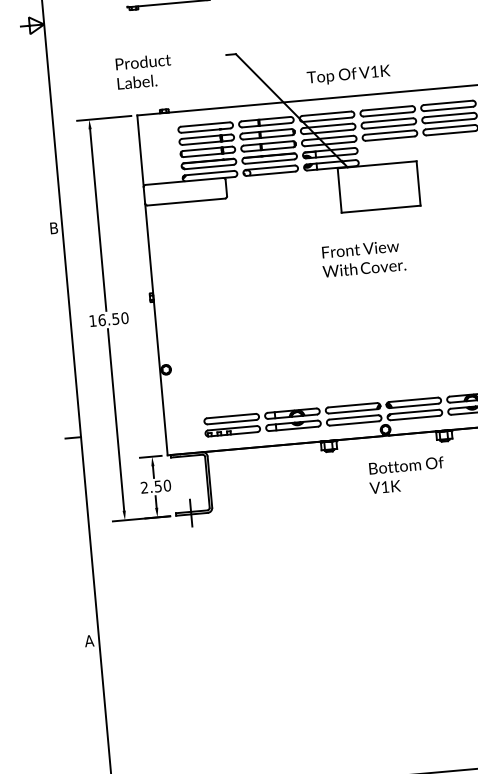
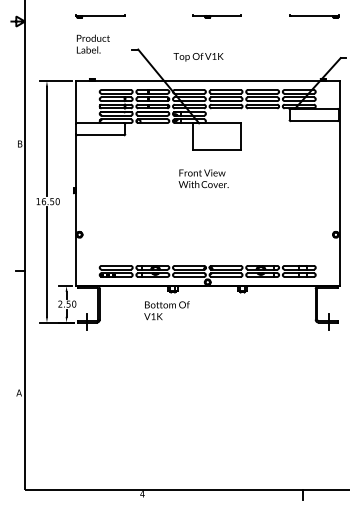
text: (142, 70) -> (92, 43), moved
text: (348, 75) -> (198, 57), moved
text: (405, 474) -> (166, 310), moved

